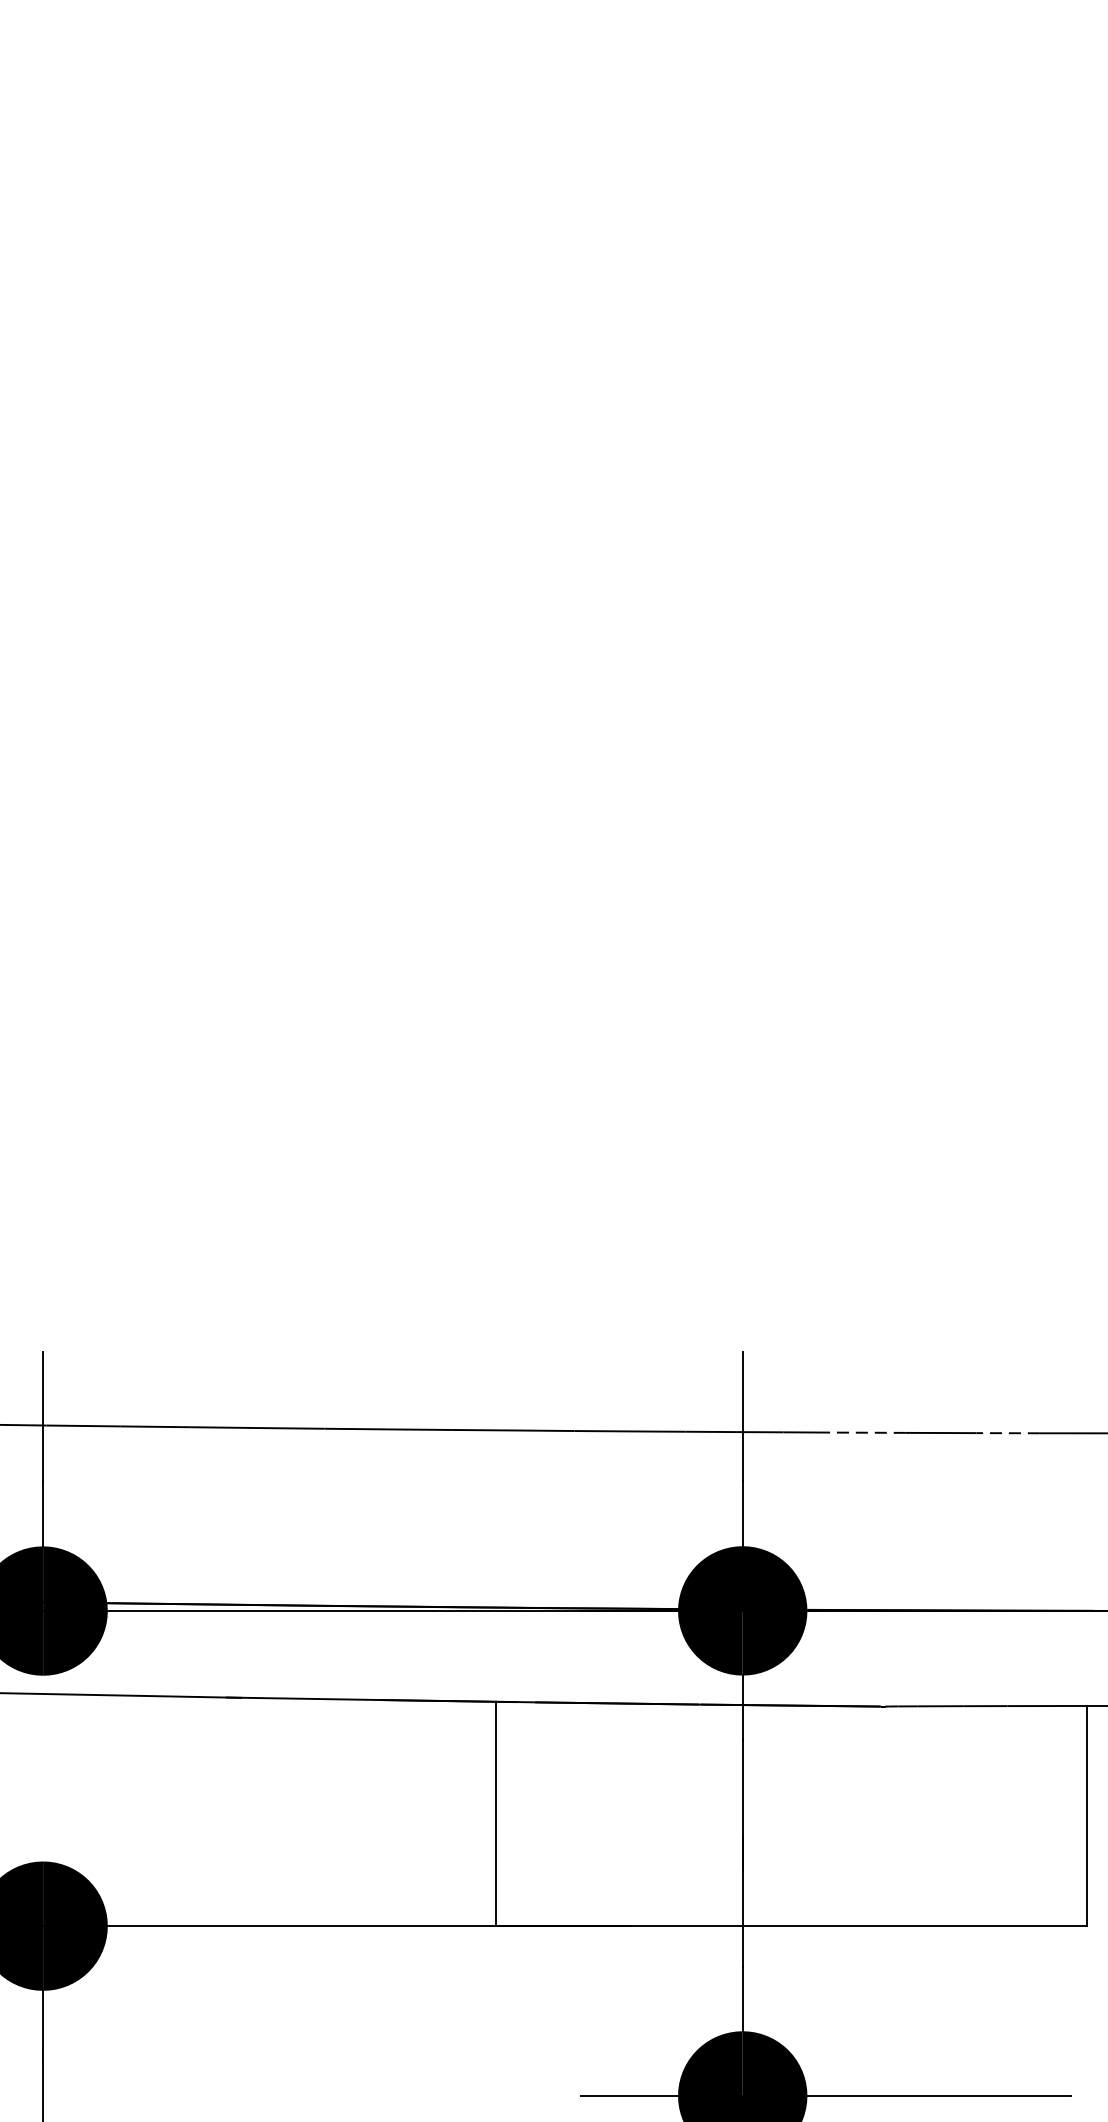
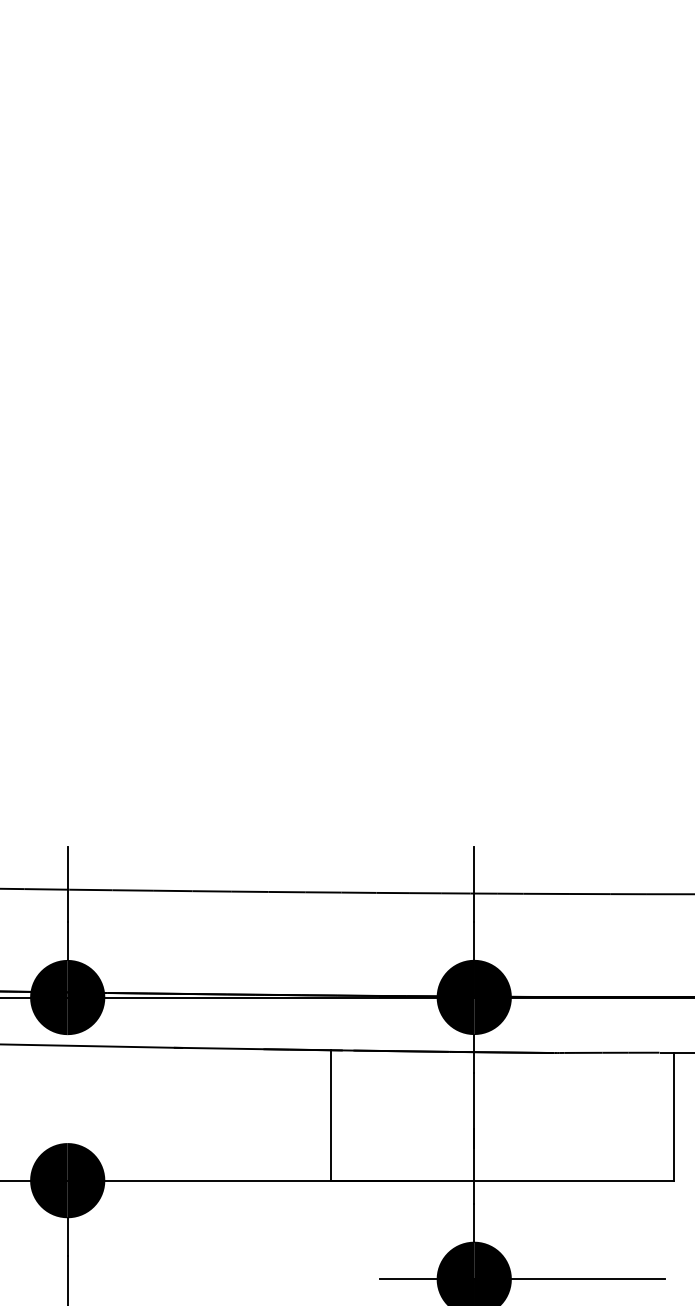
line: (867, 1432) -> (546, 893), dashed -> solid
line: (1008, 1433) -> (628, 894), dashed -> solid

